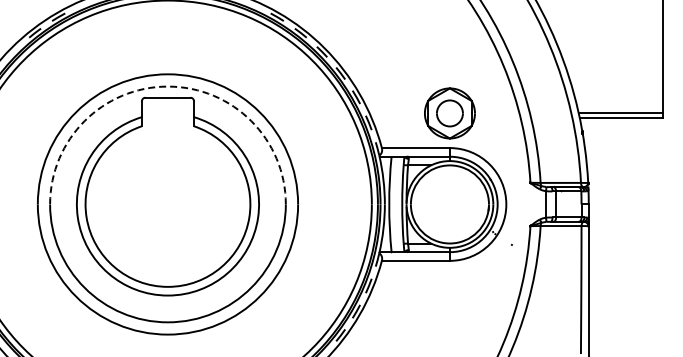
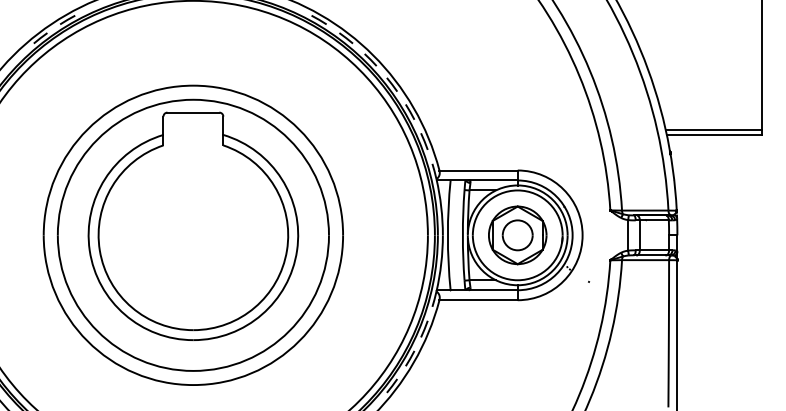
arc: (167, 86) -> (192, 99), dashed -> solid
part: (449, 113) -> (517, 235), moved

